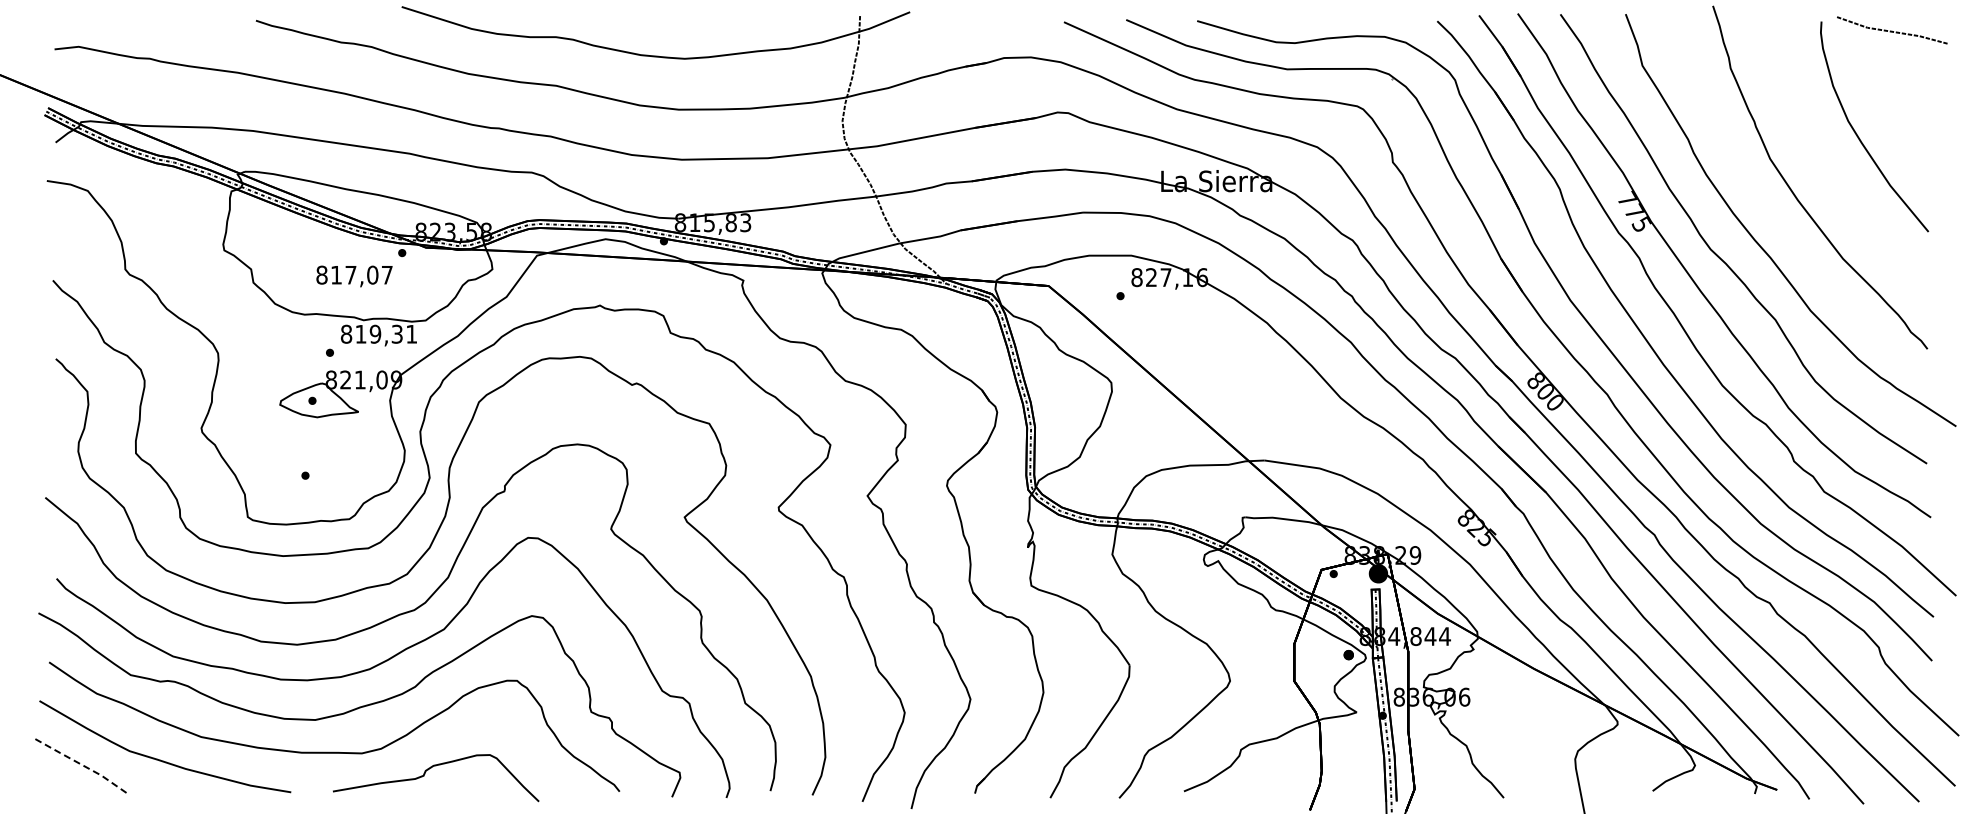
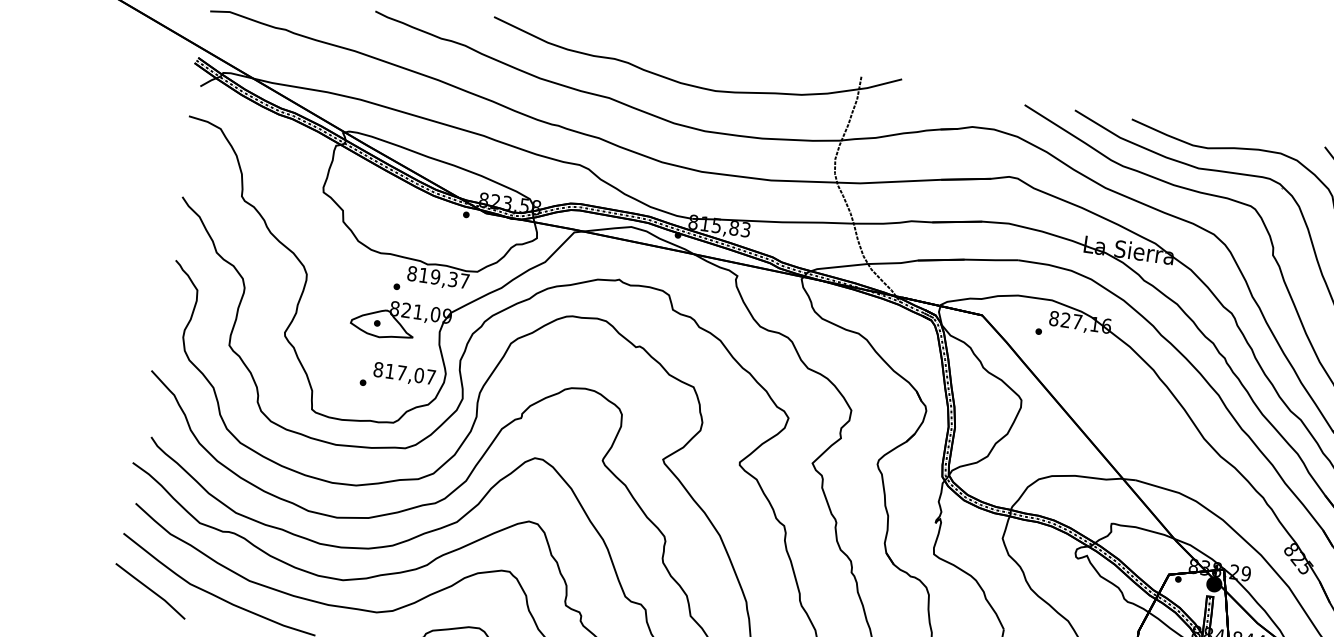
text: (354, 276) -> (404, 374), moved
text: (411, 334) -> (464, 281), 819,31 -> 819,37
line: (84, 766) -> (152, 591), dashed -> solid

